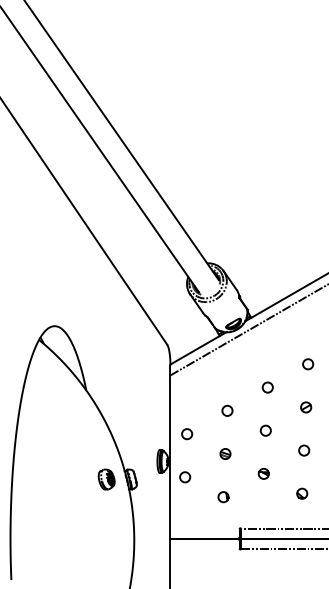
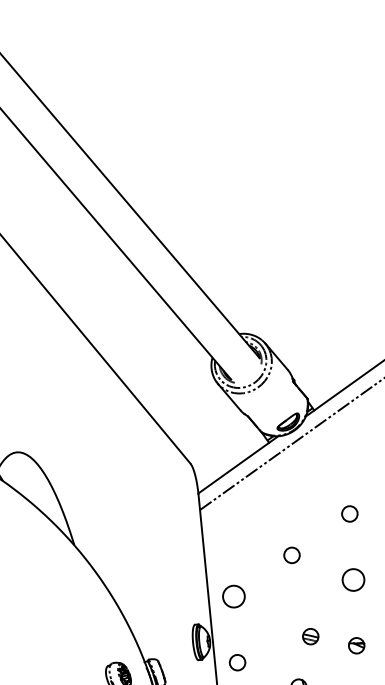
circle: (265, 430) -> (352, 579), size x1.4
circle: (187, 434) -> (234, 597), size x1.4
part: (225, 453) -> (310, 635), moved

